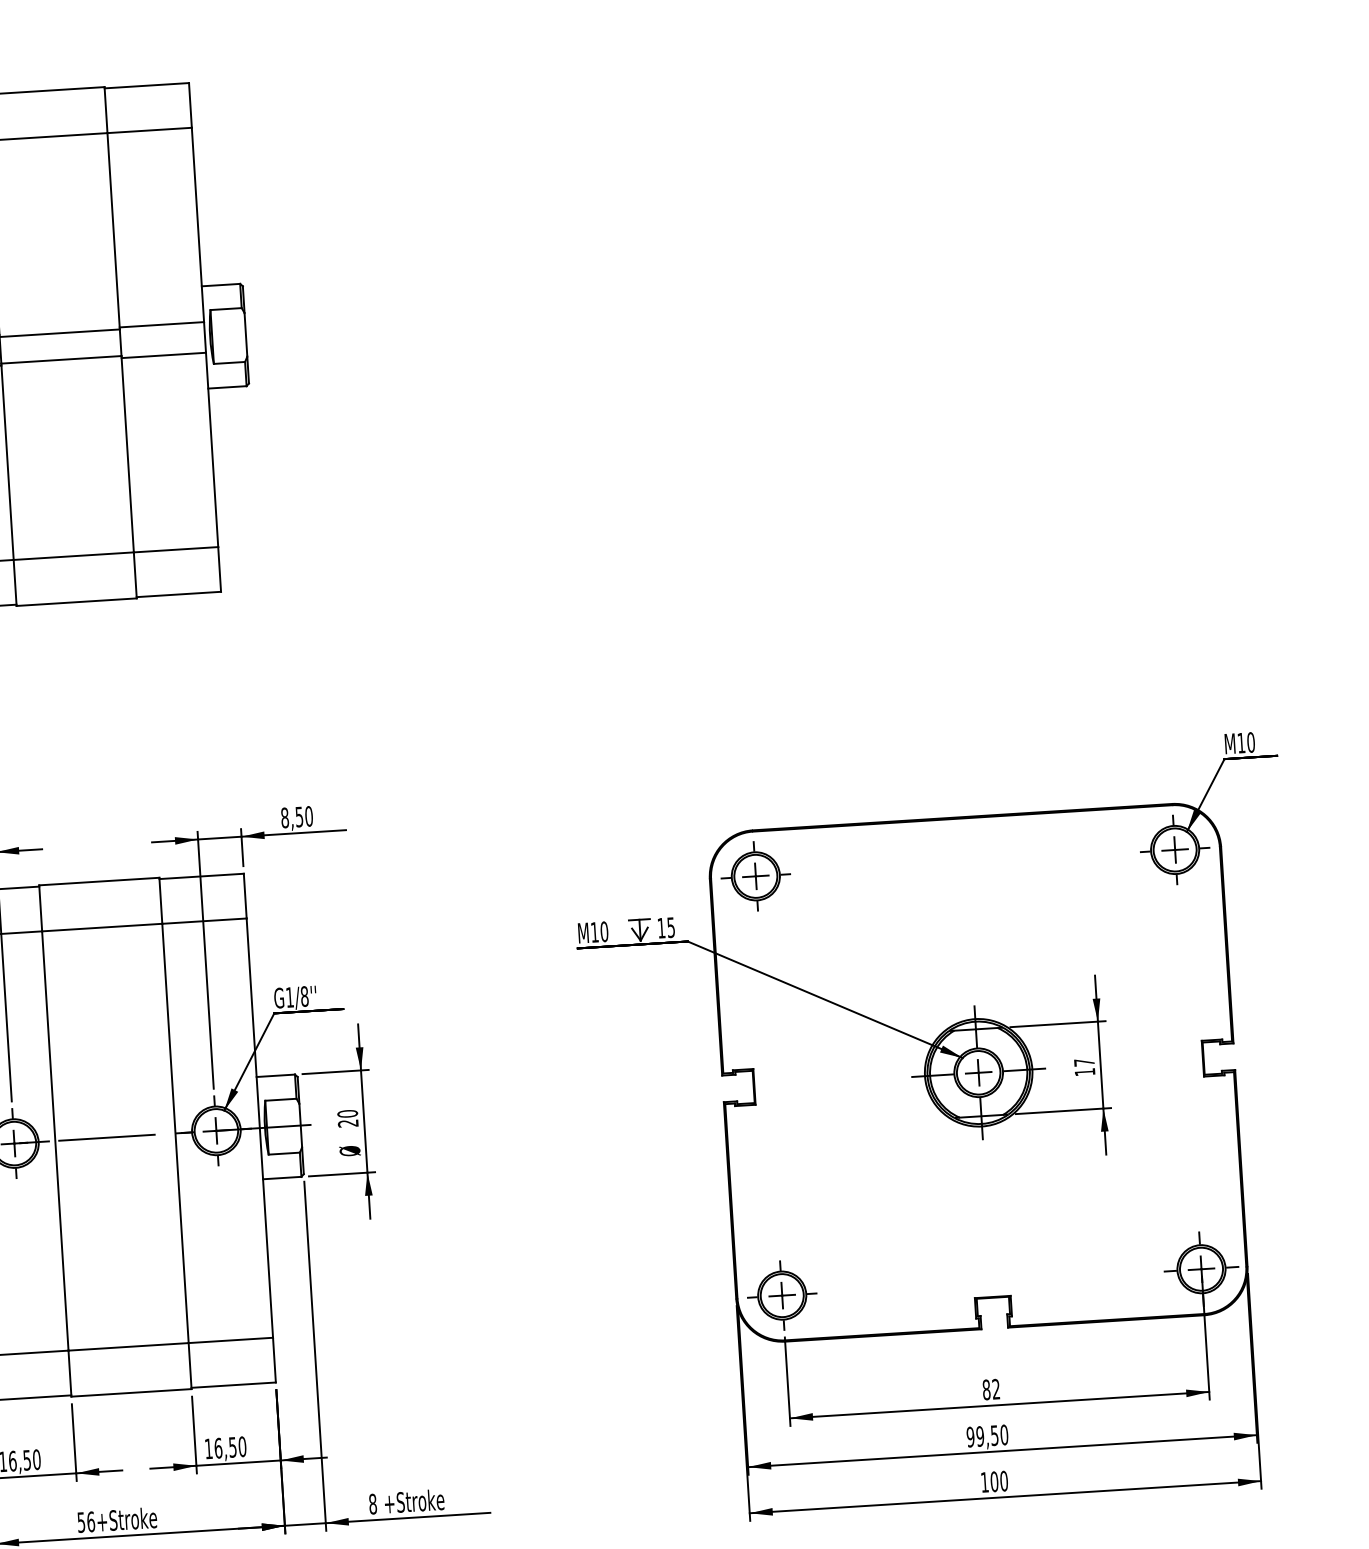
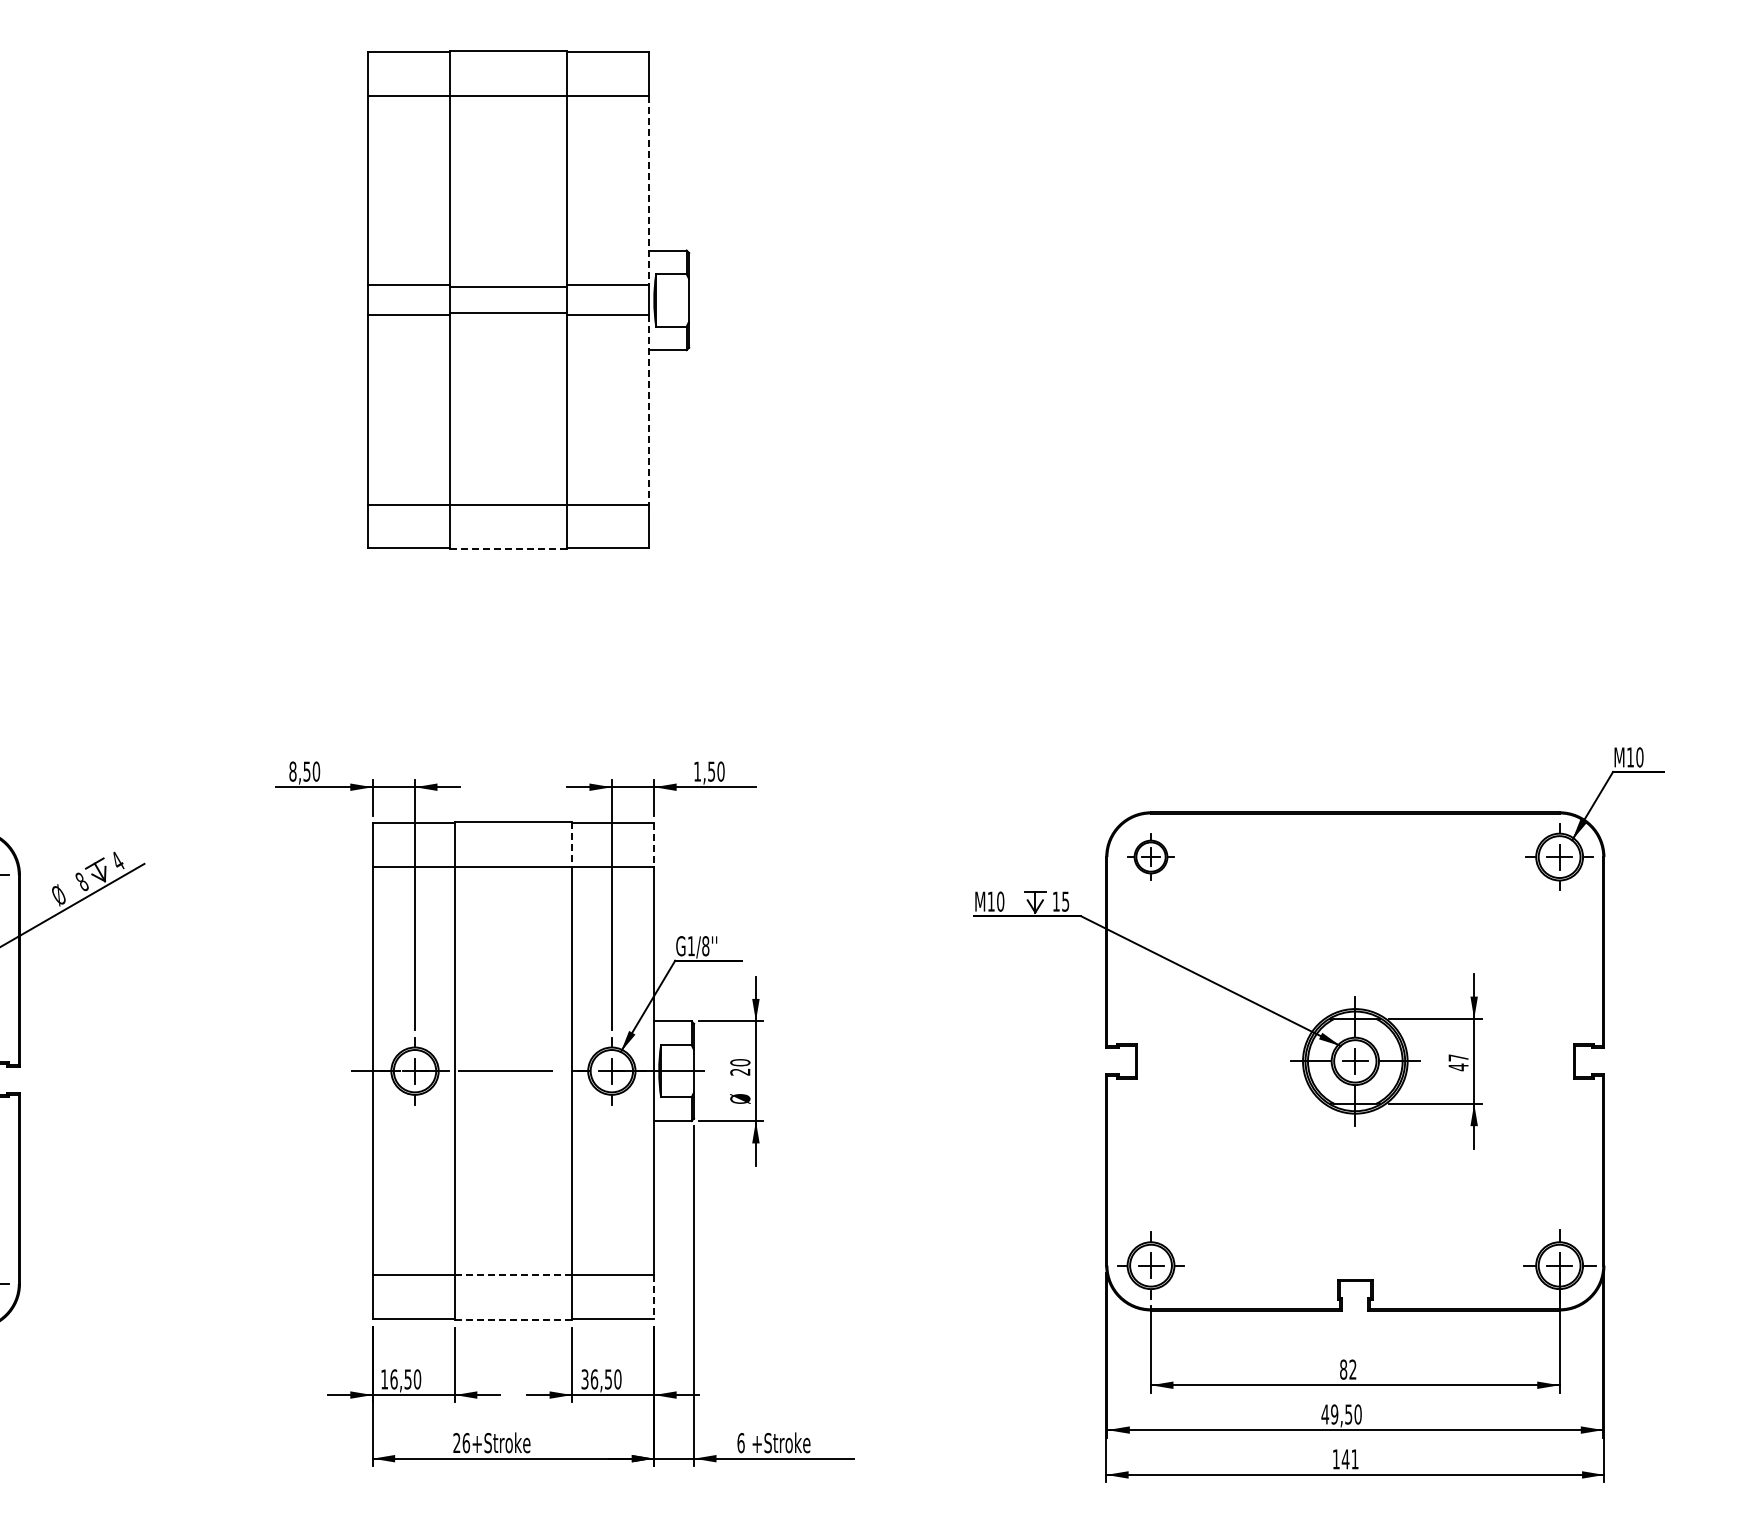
line: (198, 224) -> (649, 190), solid -> dashed
line: (212, 449) -> (649, 409), solid -> dashed
line: (76, 602) -> (508, 549), solid -> dashed
text: (284, 817) -> (697, 771), 8,50 -> 1,50
part: (755, 875) -> (1150, 856), size x0.7
line: (245, 896) -> (654, 845), solid -> dashed
line: (161, 900) -> (572, 844), solid -> dashed
text: (1084, 1072) -> (1458, 1067), 17 -> 47
line: (128, 1346) -> (513, 1275), solid -> dashed
line: (274, 1360) -> (654, 1297), solid -> dashed
line: (131, 1393) -> (513, 1320), solid -> dashed
text: (970, 1437) -> (1325, 1414), 99,50 -> 49,50
text: (208, 1449) -> (584, 1379), 16,50 -> 36,50
text: (998, 1481) -> (1349, 1459), 100 -> 141
text: (372, 1504) -> (740, 1443), 8 -> 6
text: (81, 1522) -> (456, 1443), 56+Stroke -> 26+Stroke

